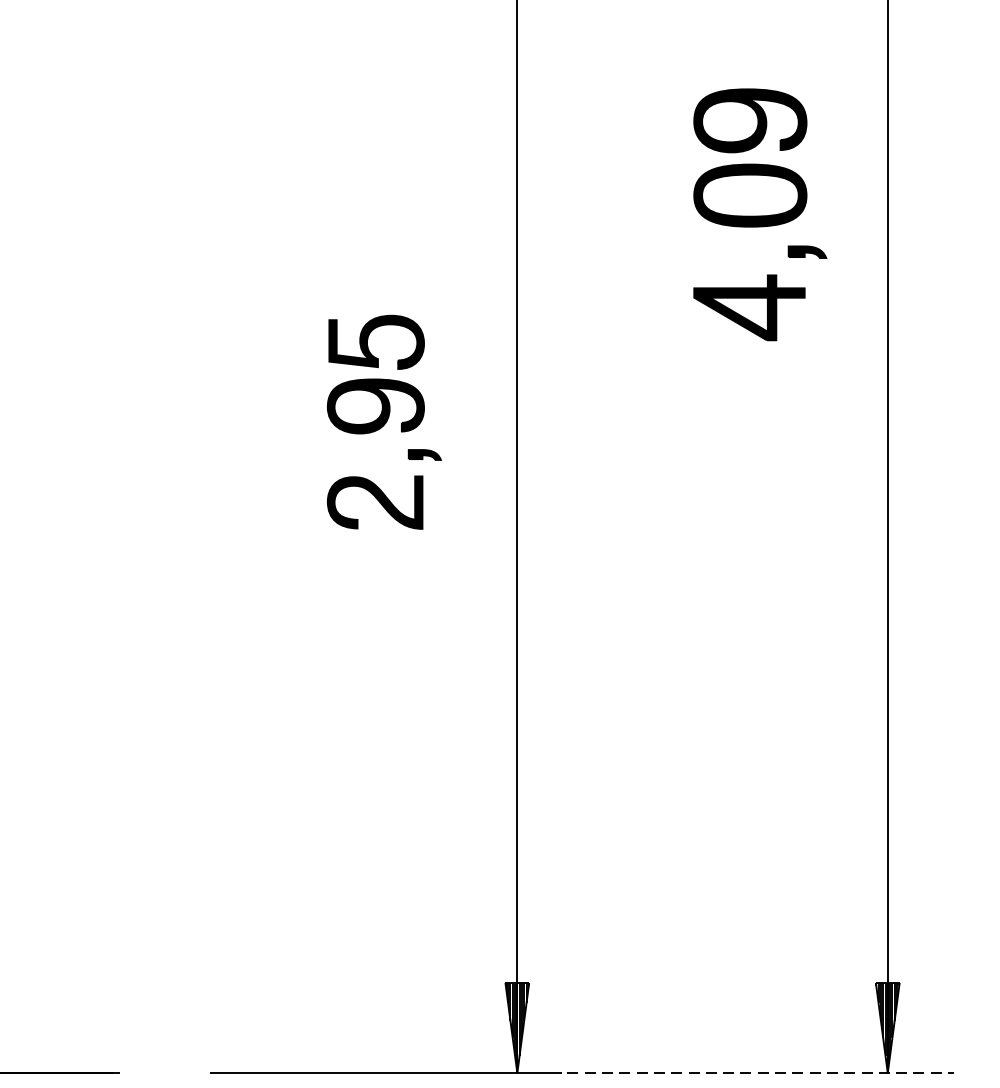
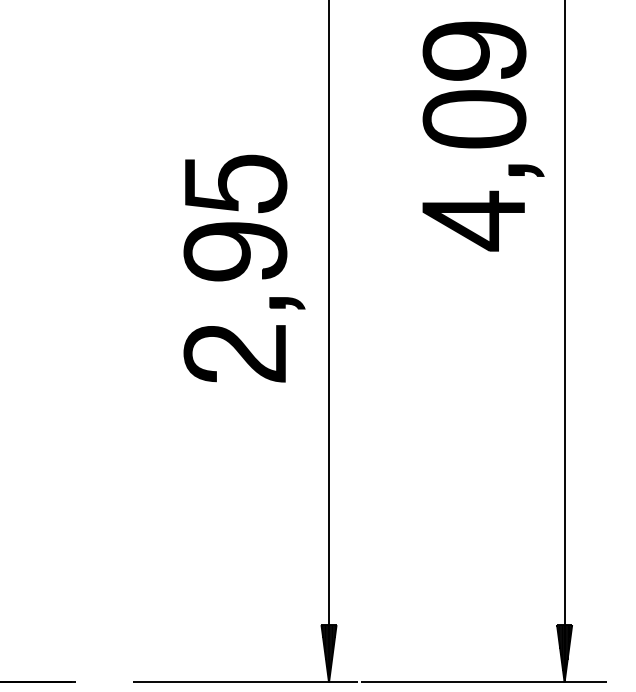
part: (760, 214) -> (483, 136), size x1.43
part: (384, 422) -> (244, 268), size x1.67
line: (760, 1073) -> (483, 682), dashed -> solid

